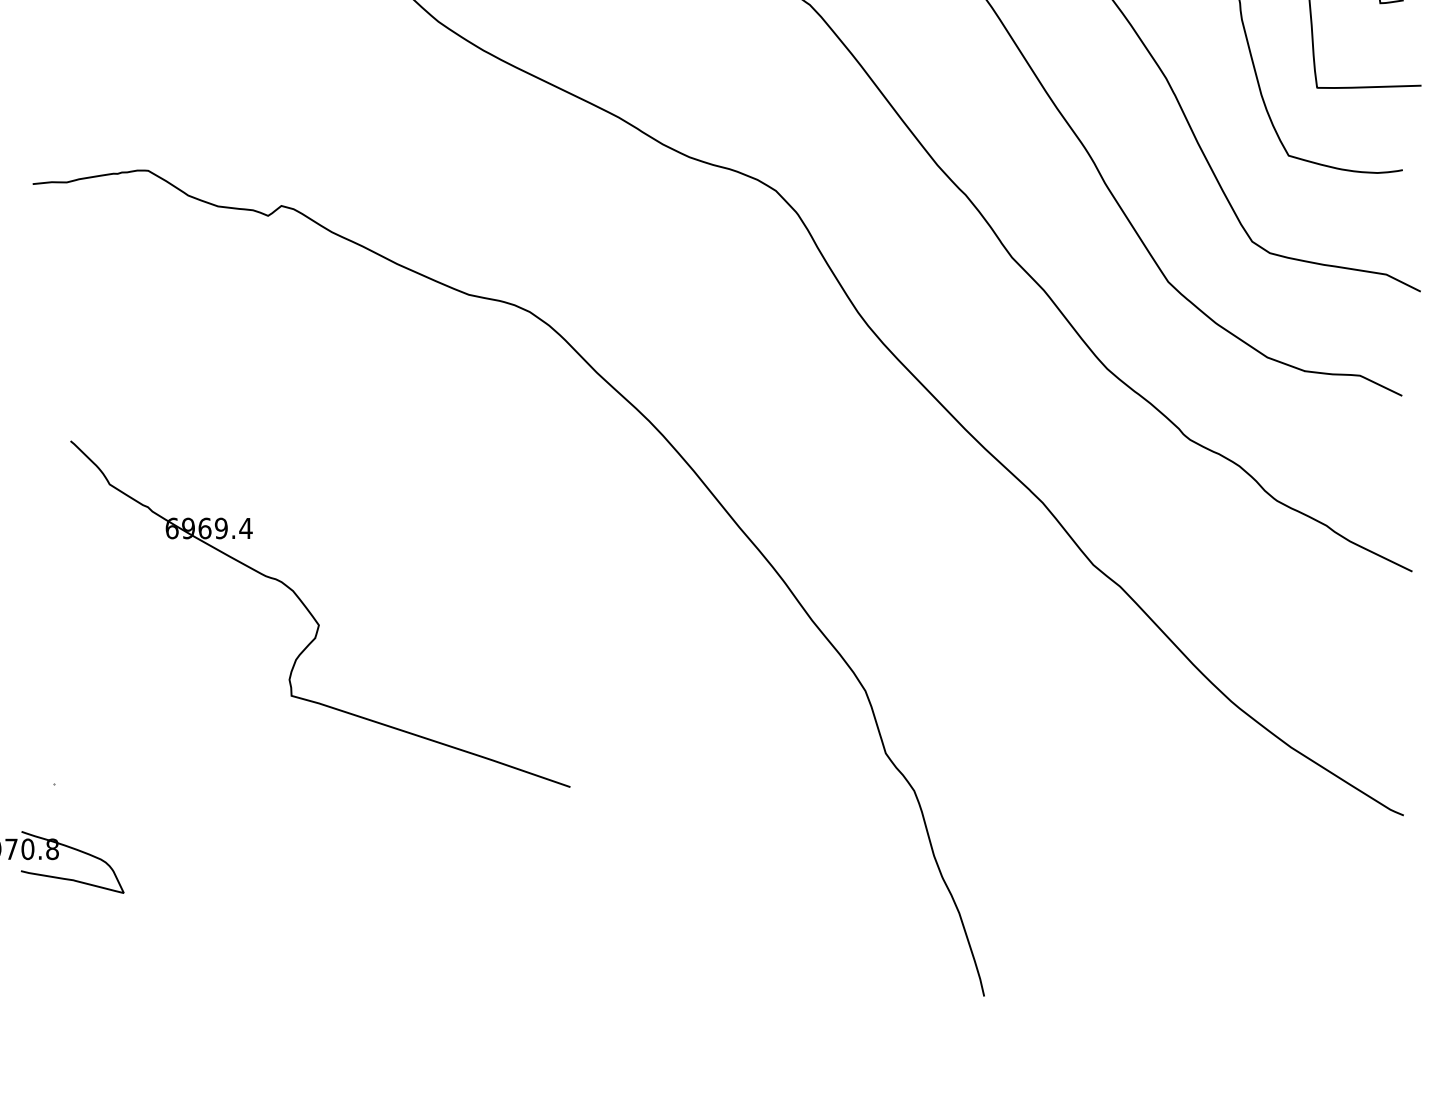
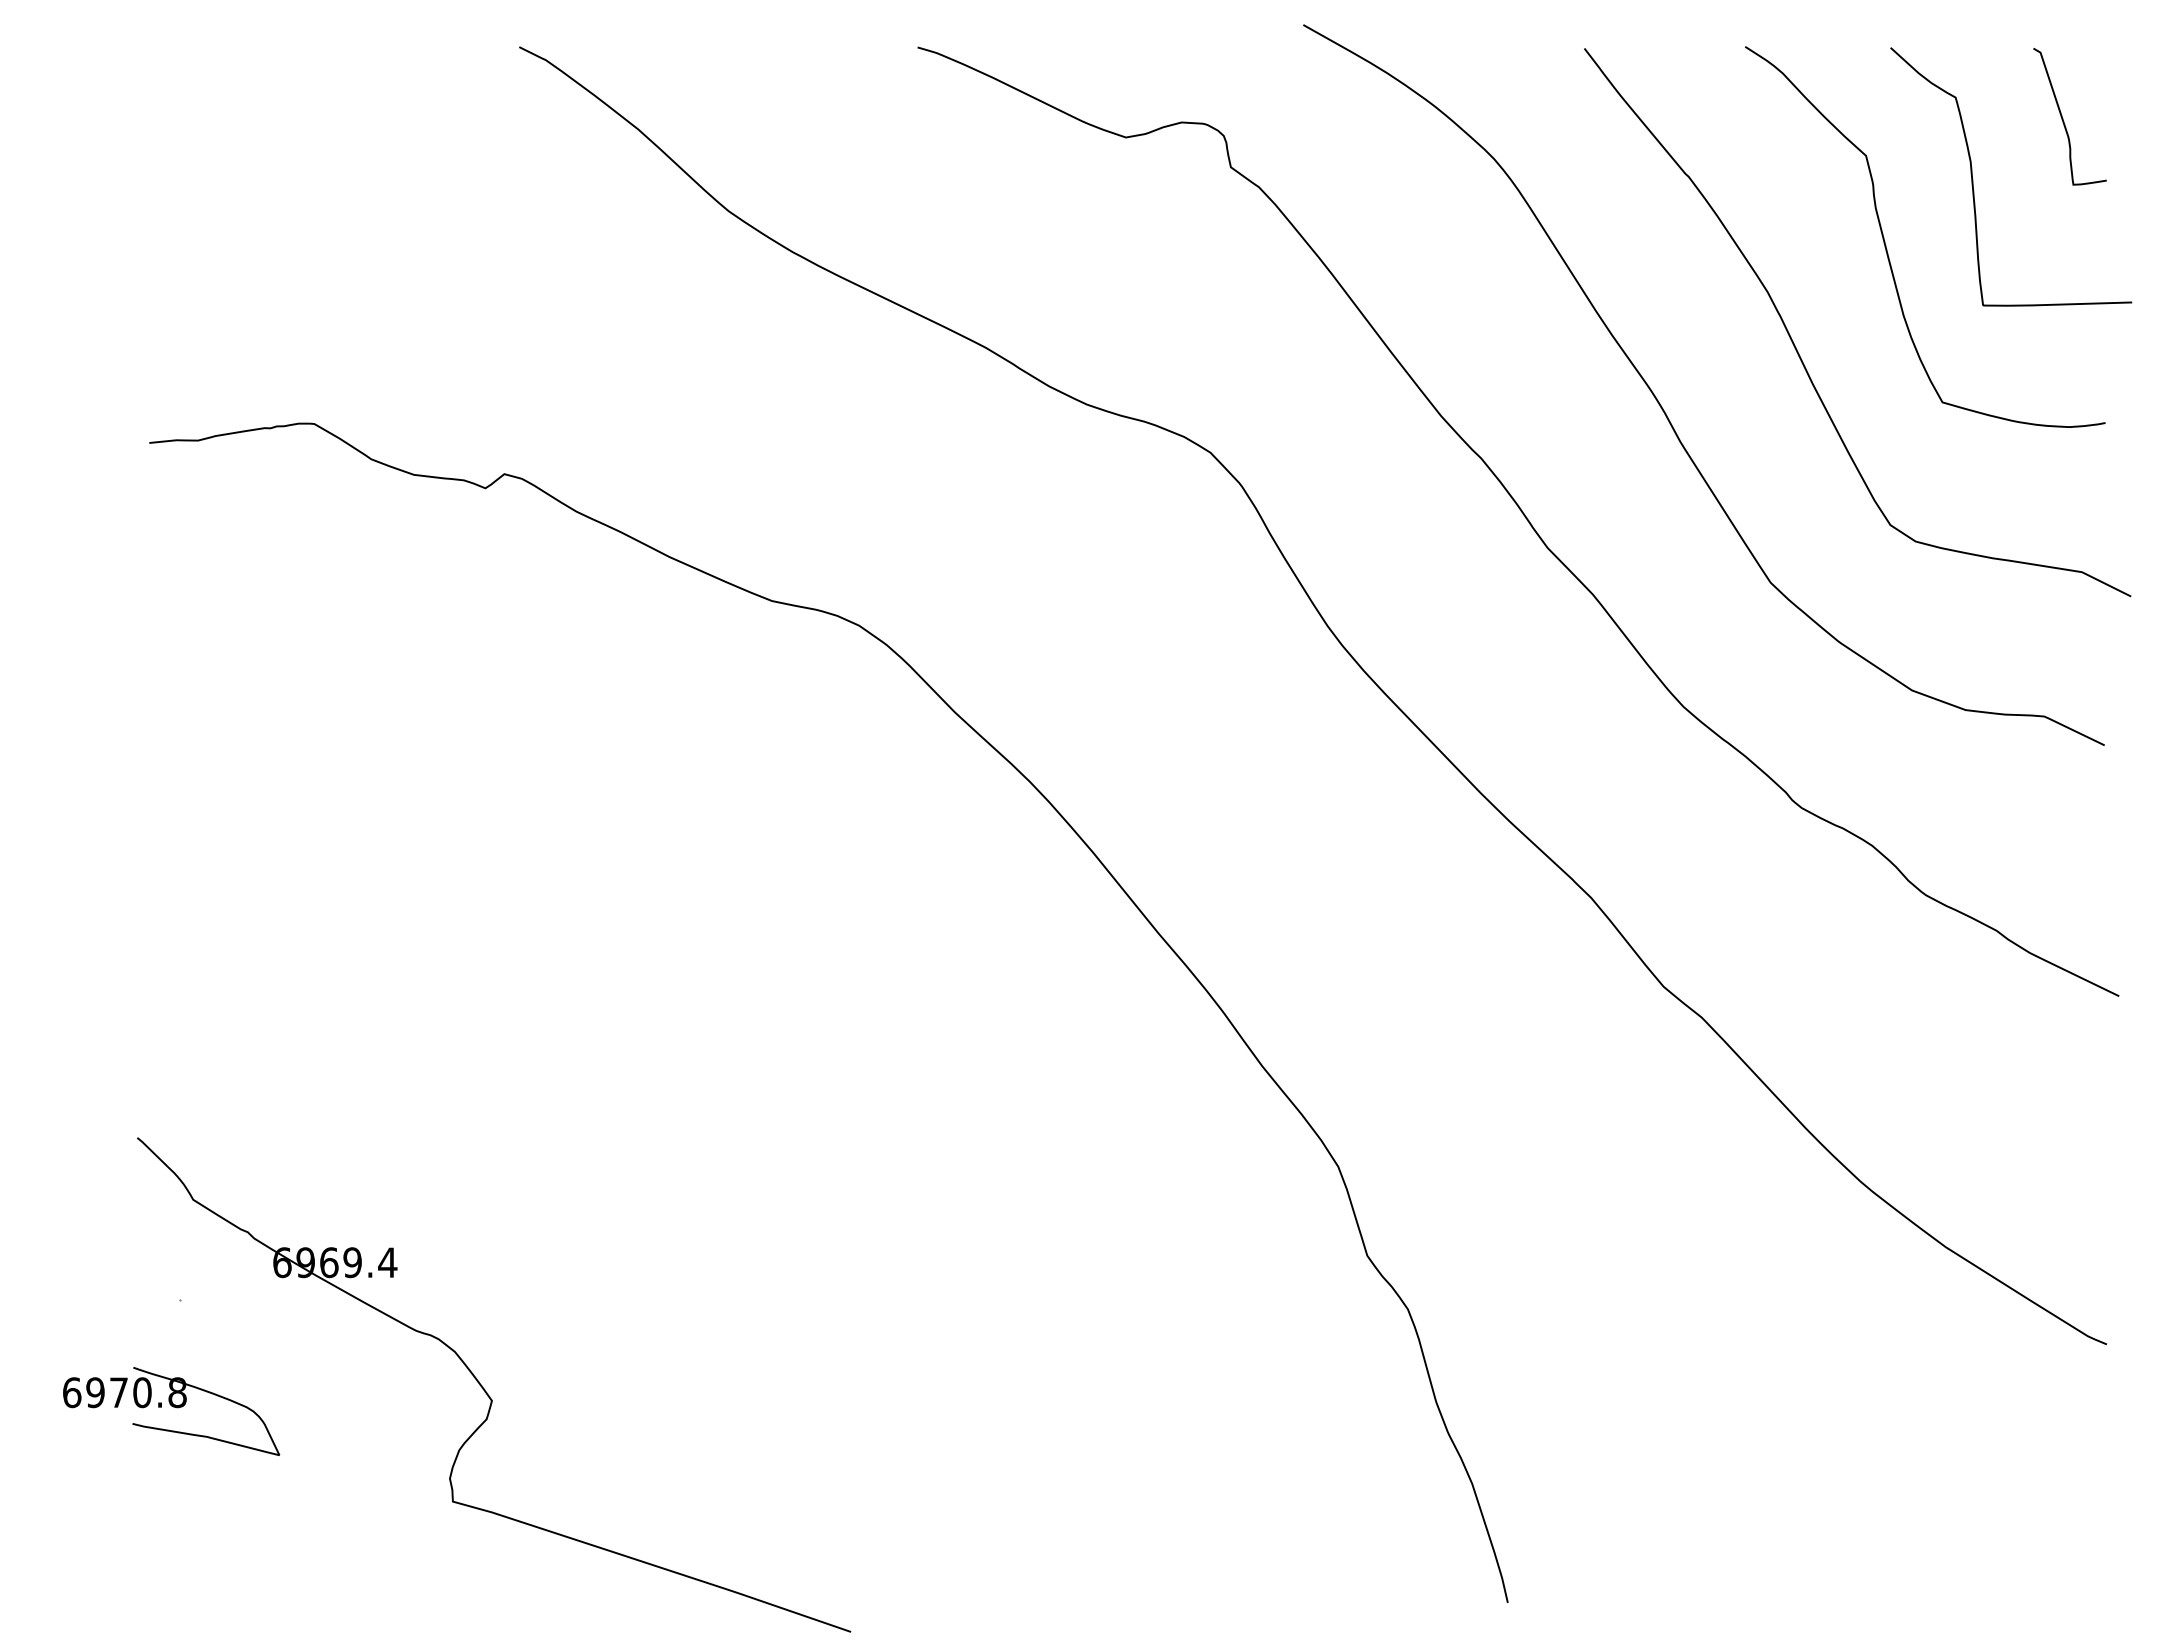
part: (314, 617) -> (485, 1389), moved

